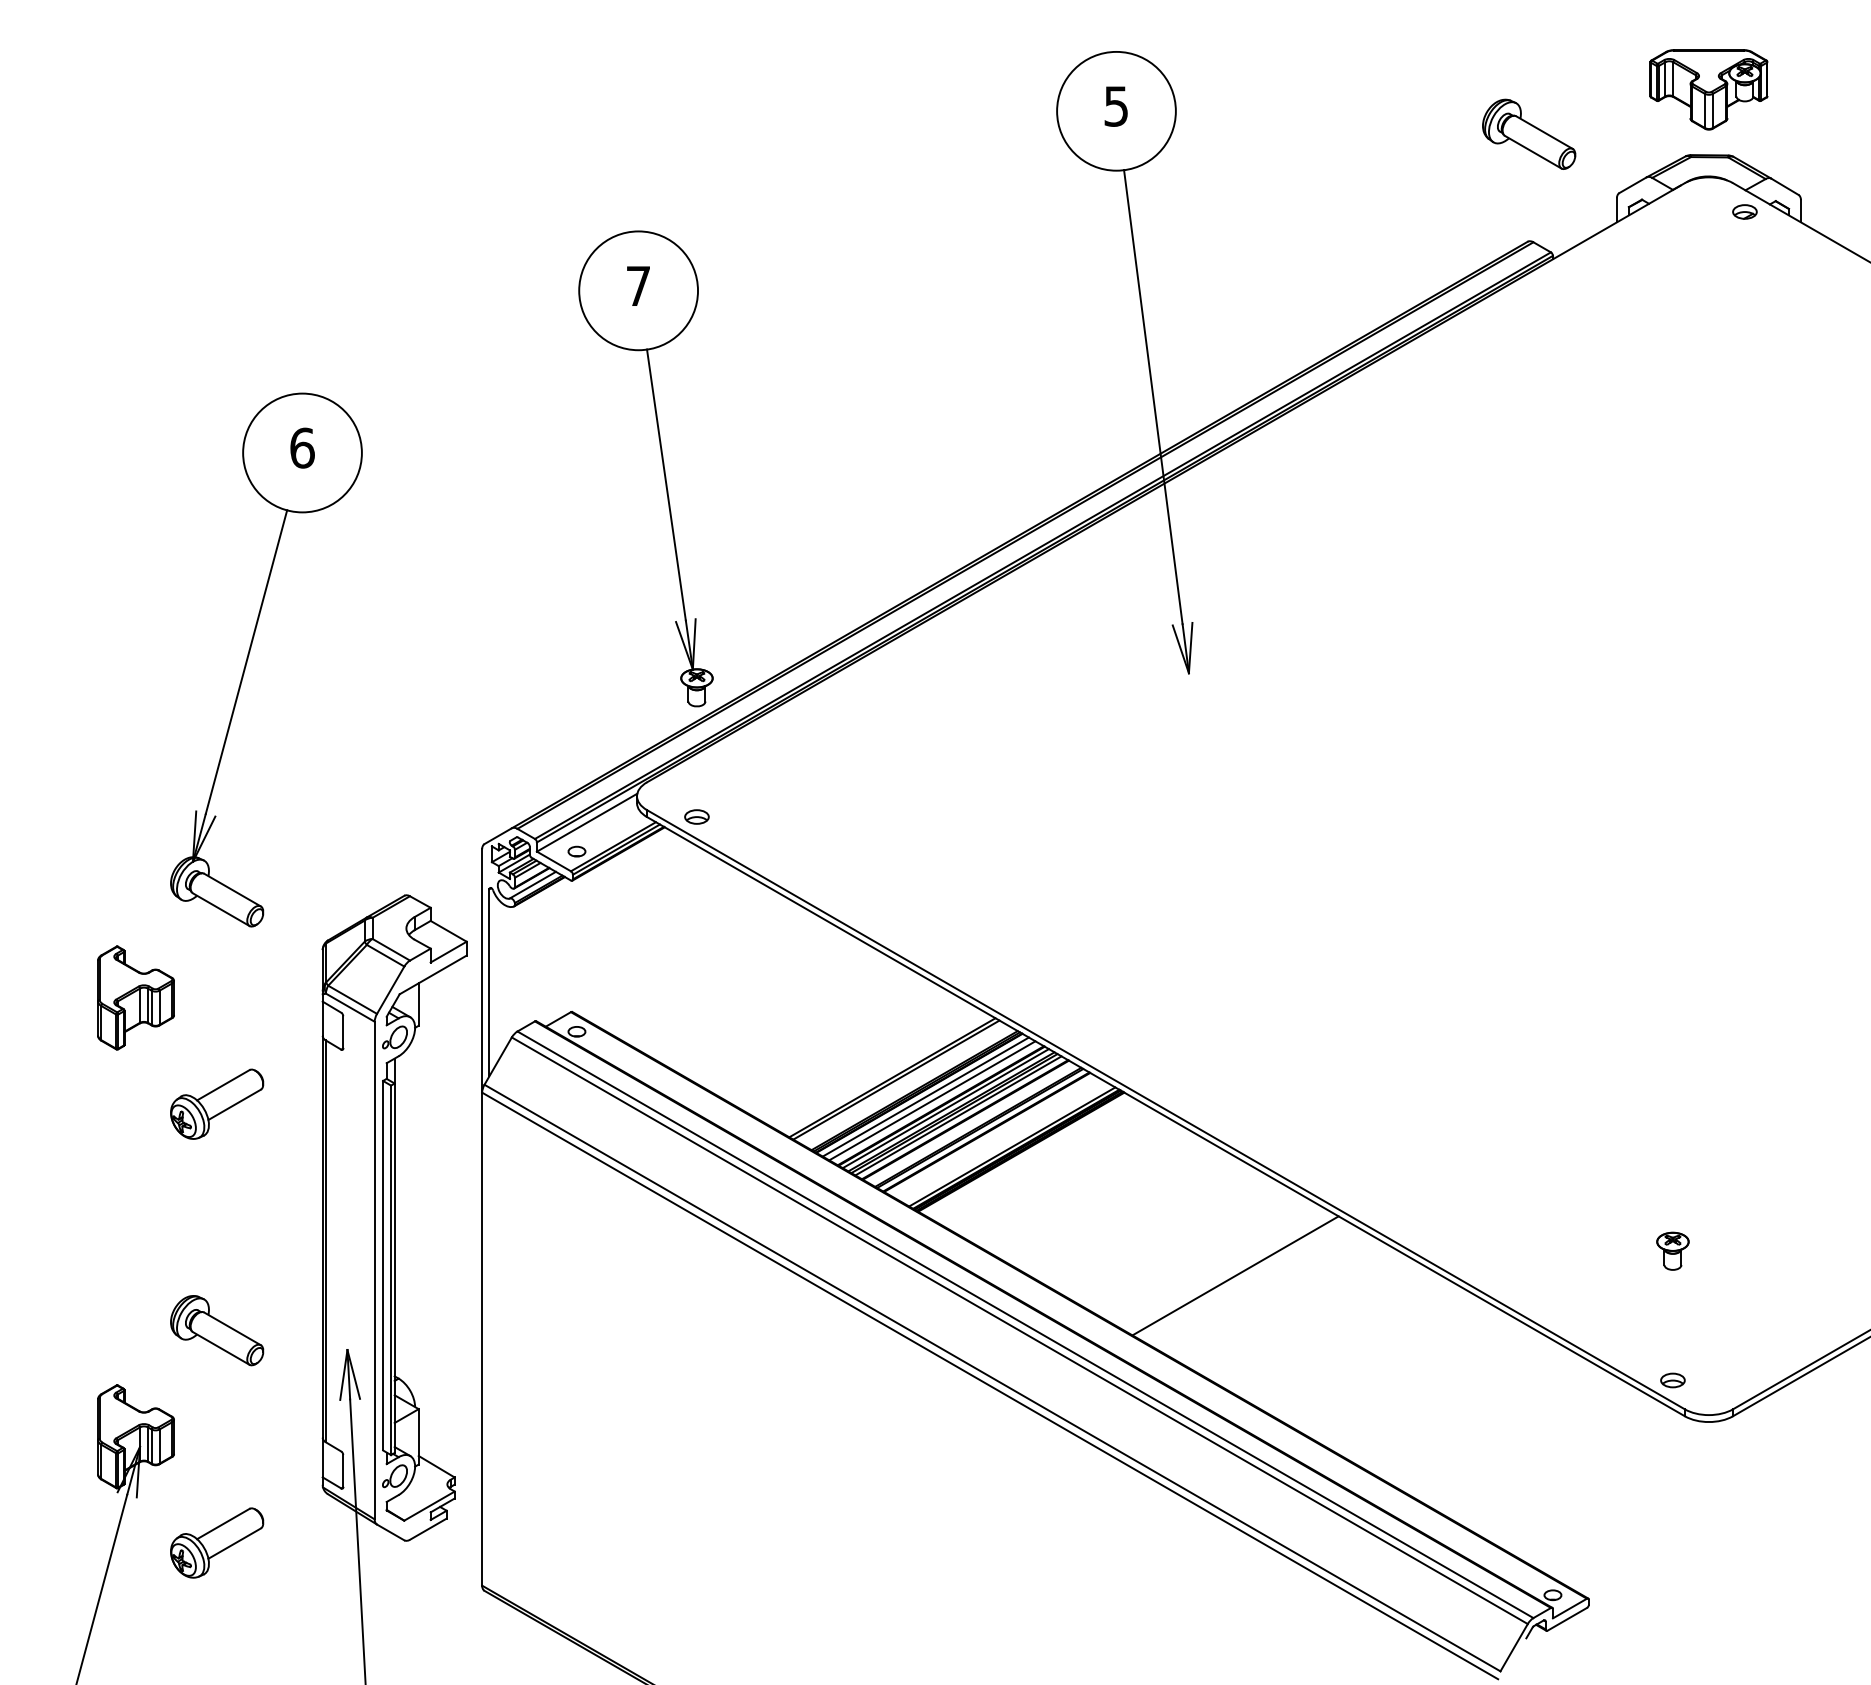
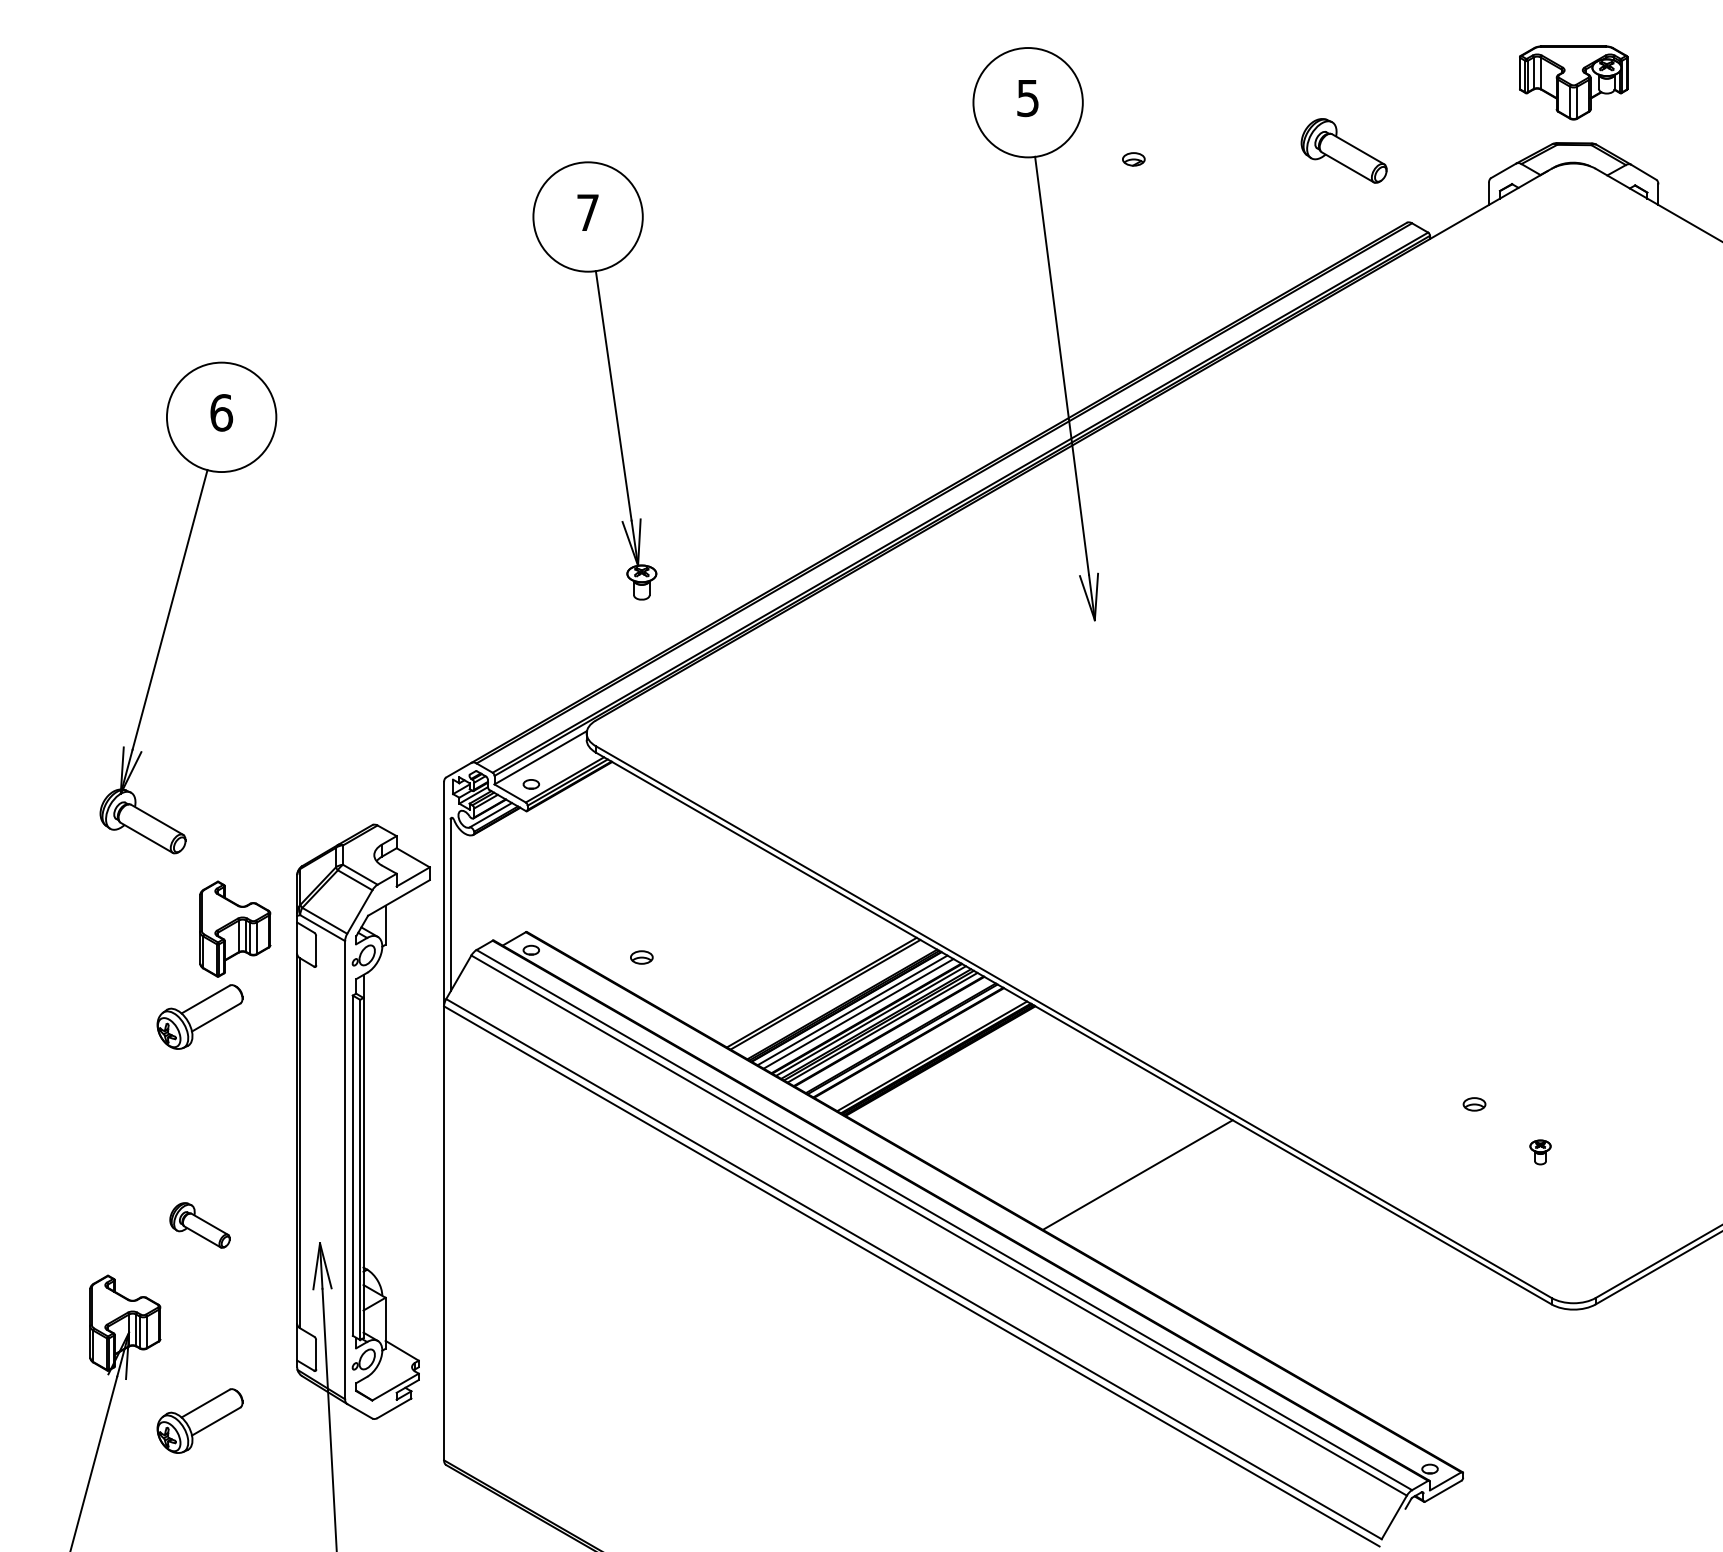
part: (1528, 133) -> (1343, 150), moved
part: (1744, 212) -> (1133, 159), moved
part: (661, 462) -> (609, 375), moved
part: (249, 657) -> (172, 605), moved
part: (696, 816) -> (641, 957), moved
part: (136, 997) -> (235, 928), moved
part: (1672, 1251) -> (1540, 1152), size x0.7
part: (216, 1330) -> (199, 1225), size x0.7
part: (1672, 1380) -> (1474, 1104), moved

